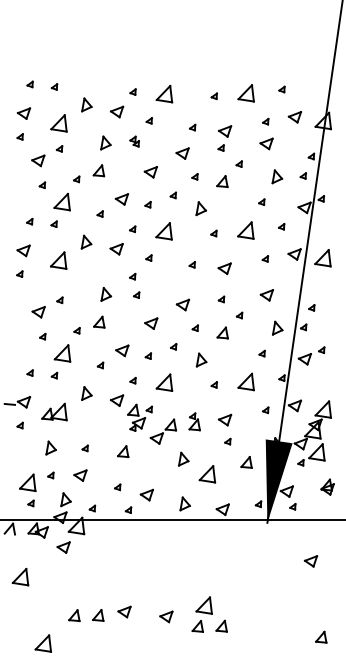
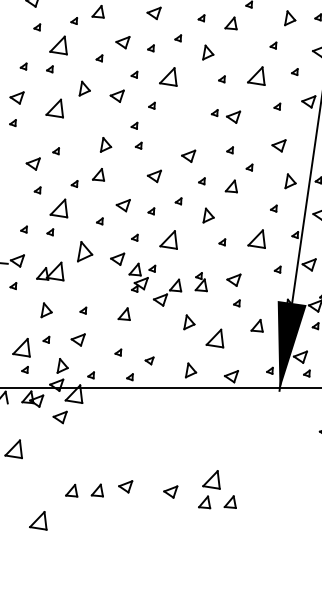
part: (191, 264) -> (213, 112), moved
part: (86, 393) -> (84, 251), size x1.4
part: (146, 494) -> (149, 360), size x0.6

